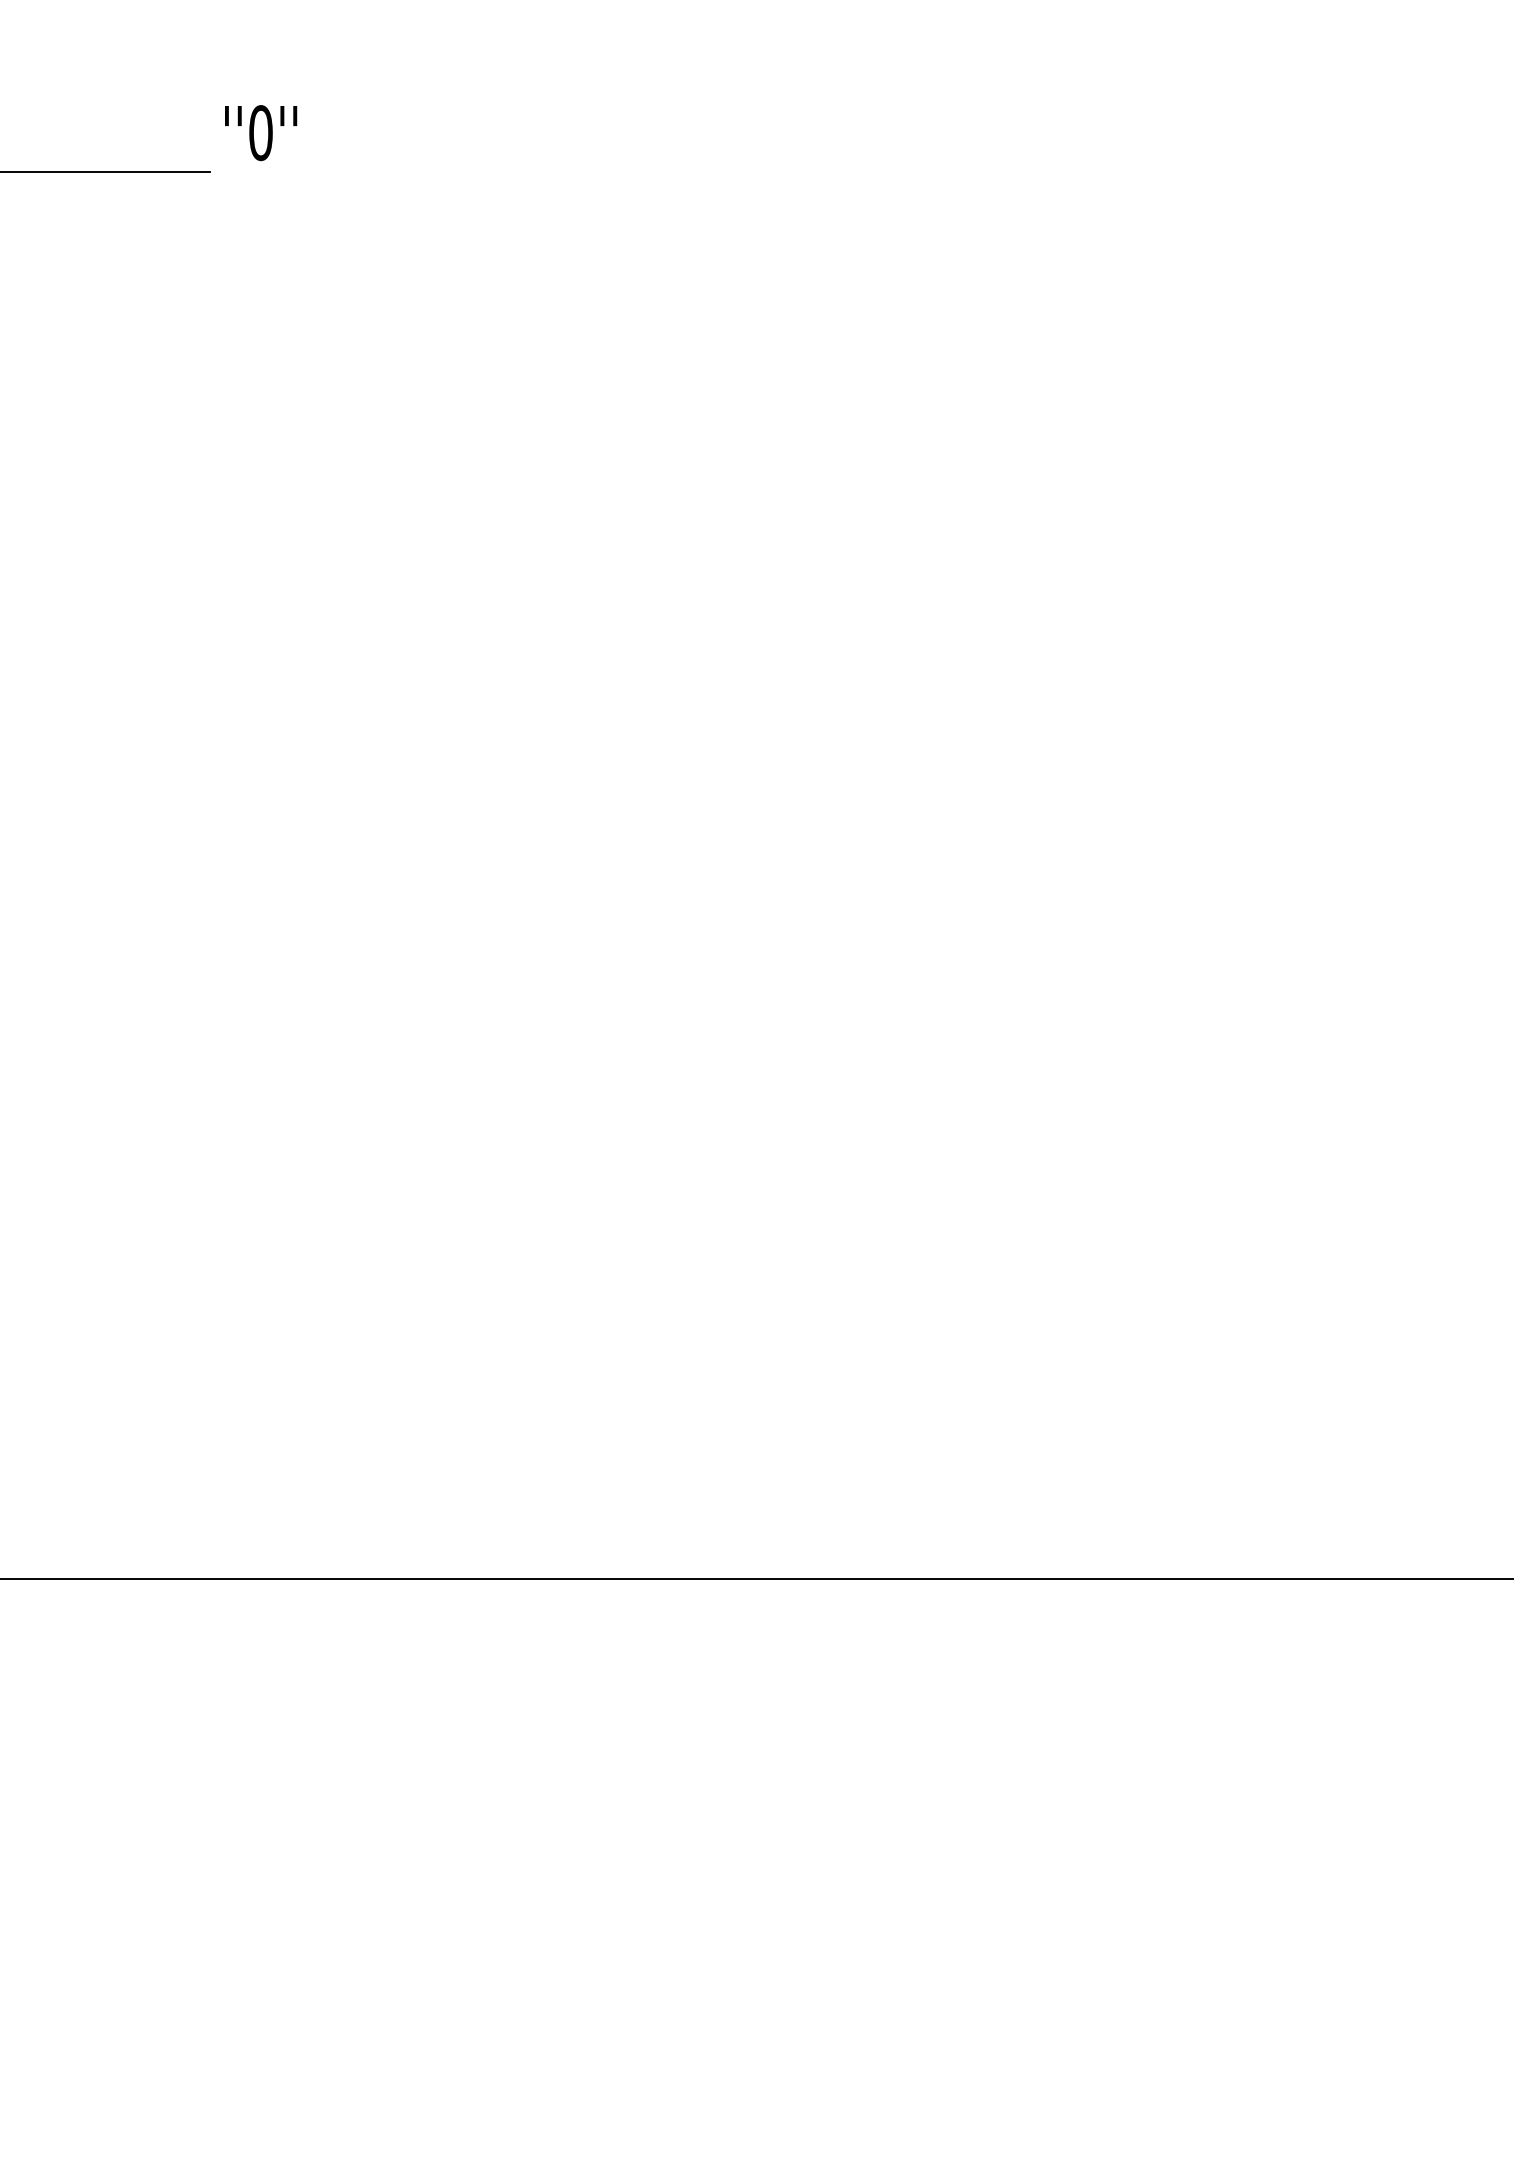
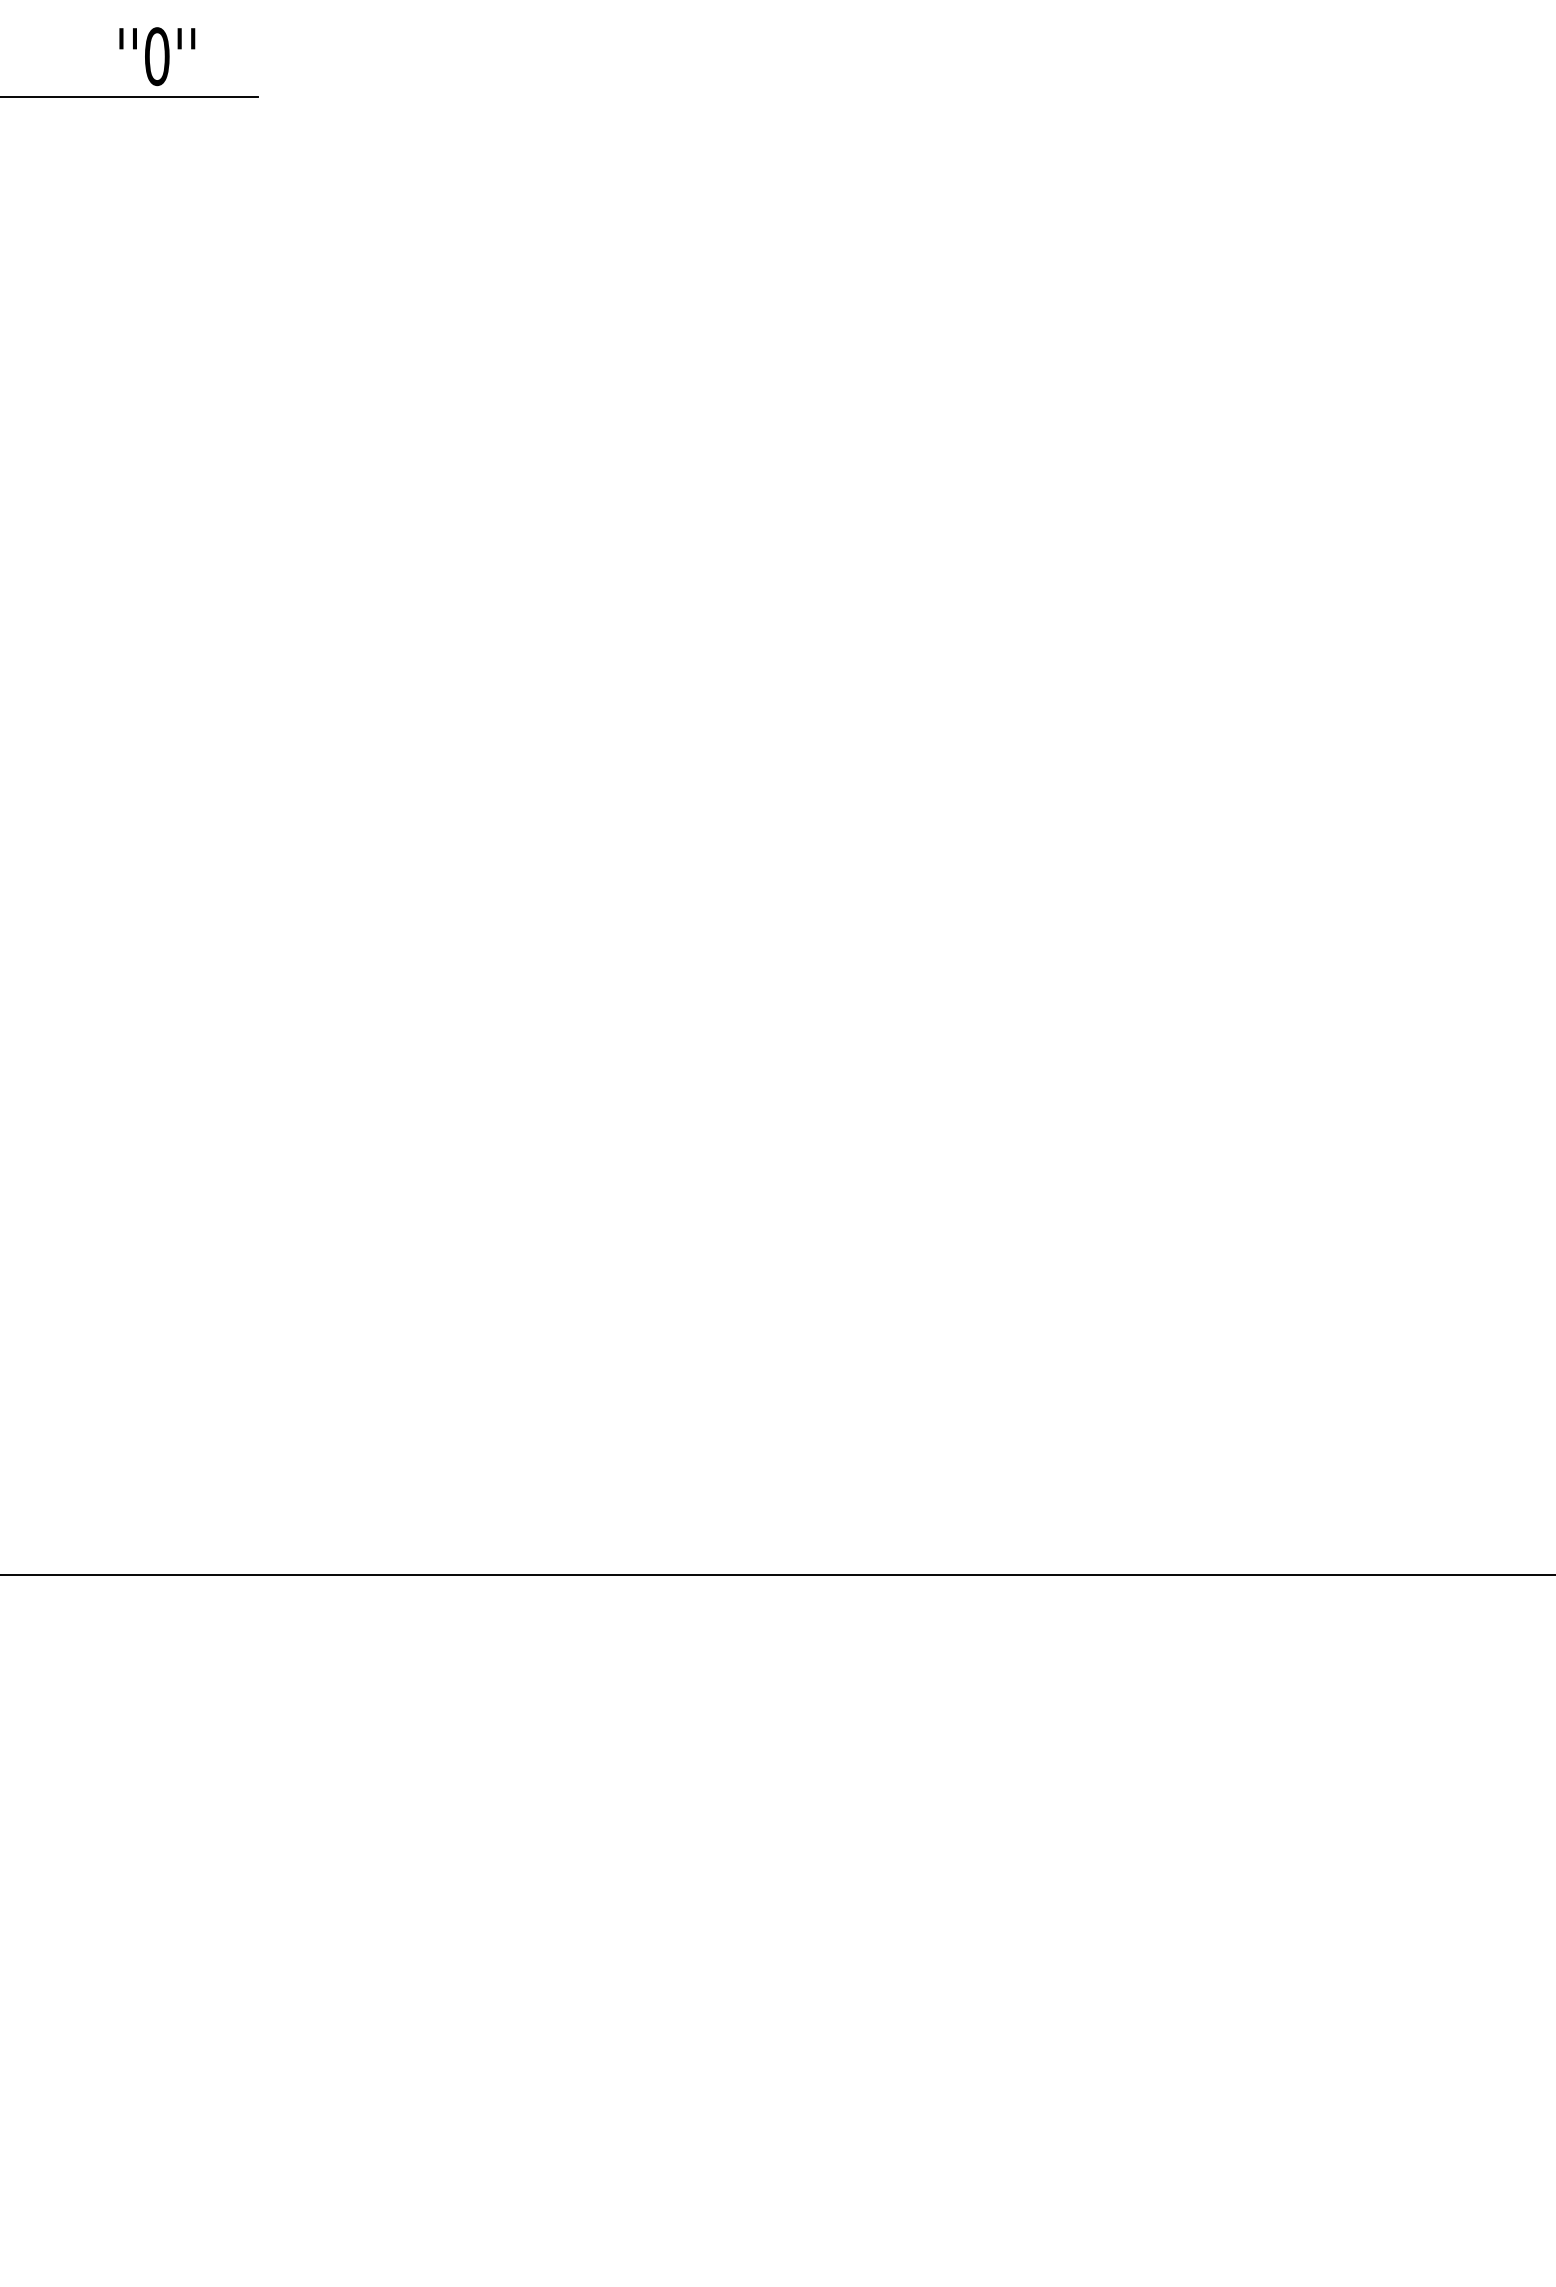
text: (261, 133) -> (157, 57), moved

